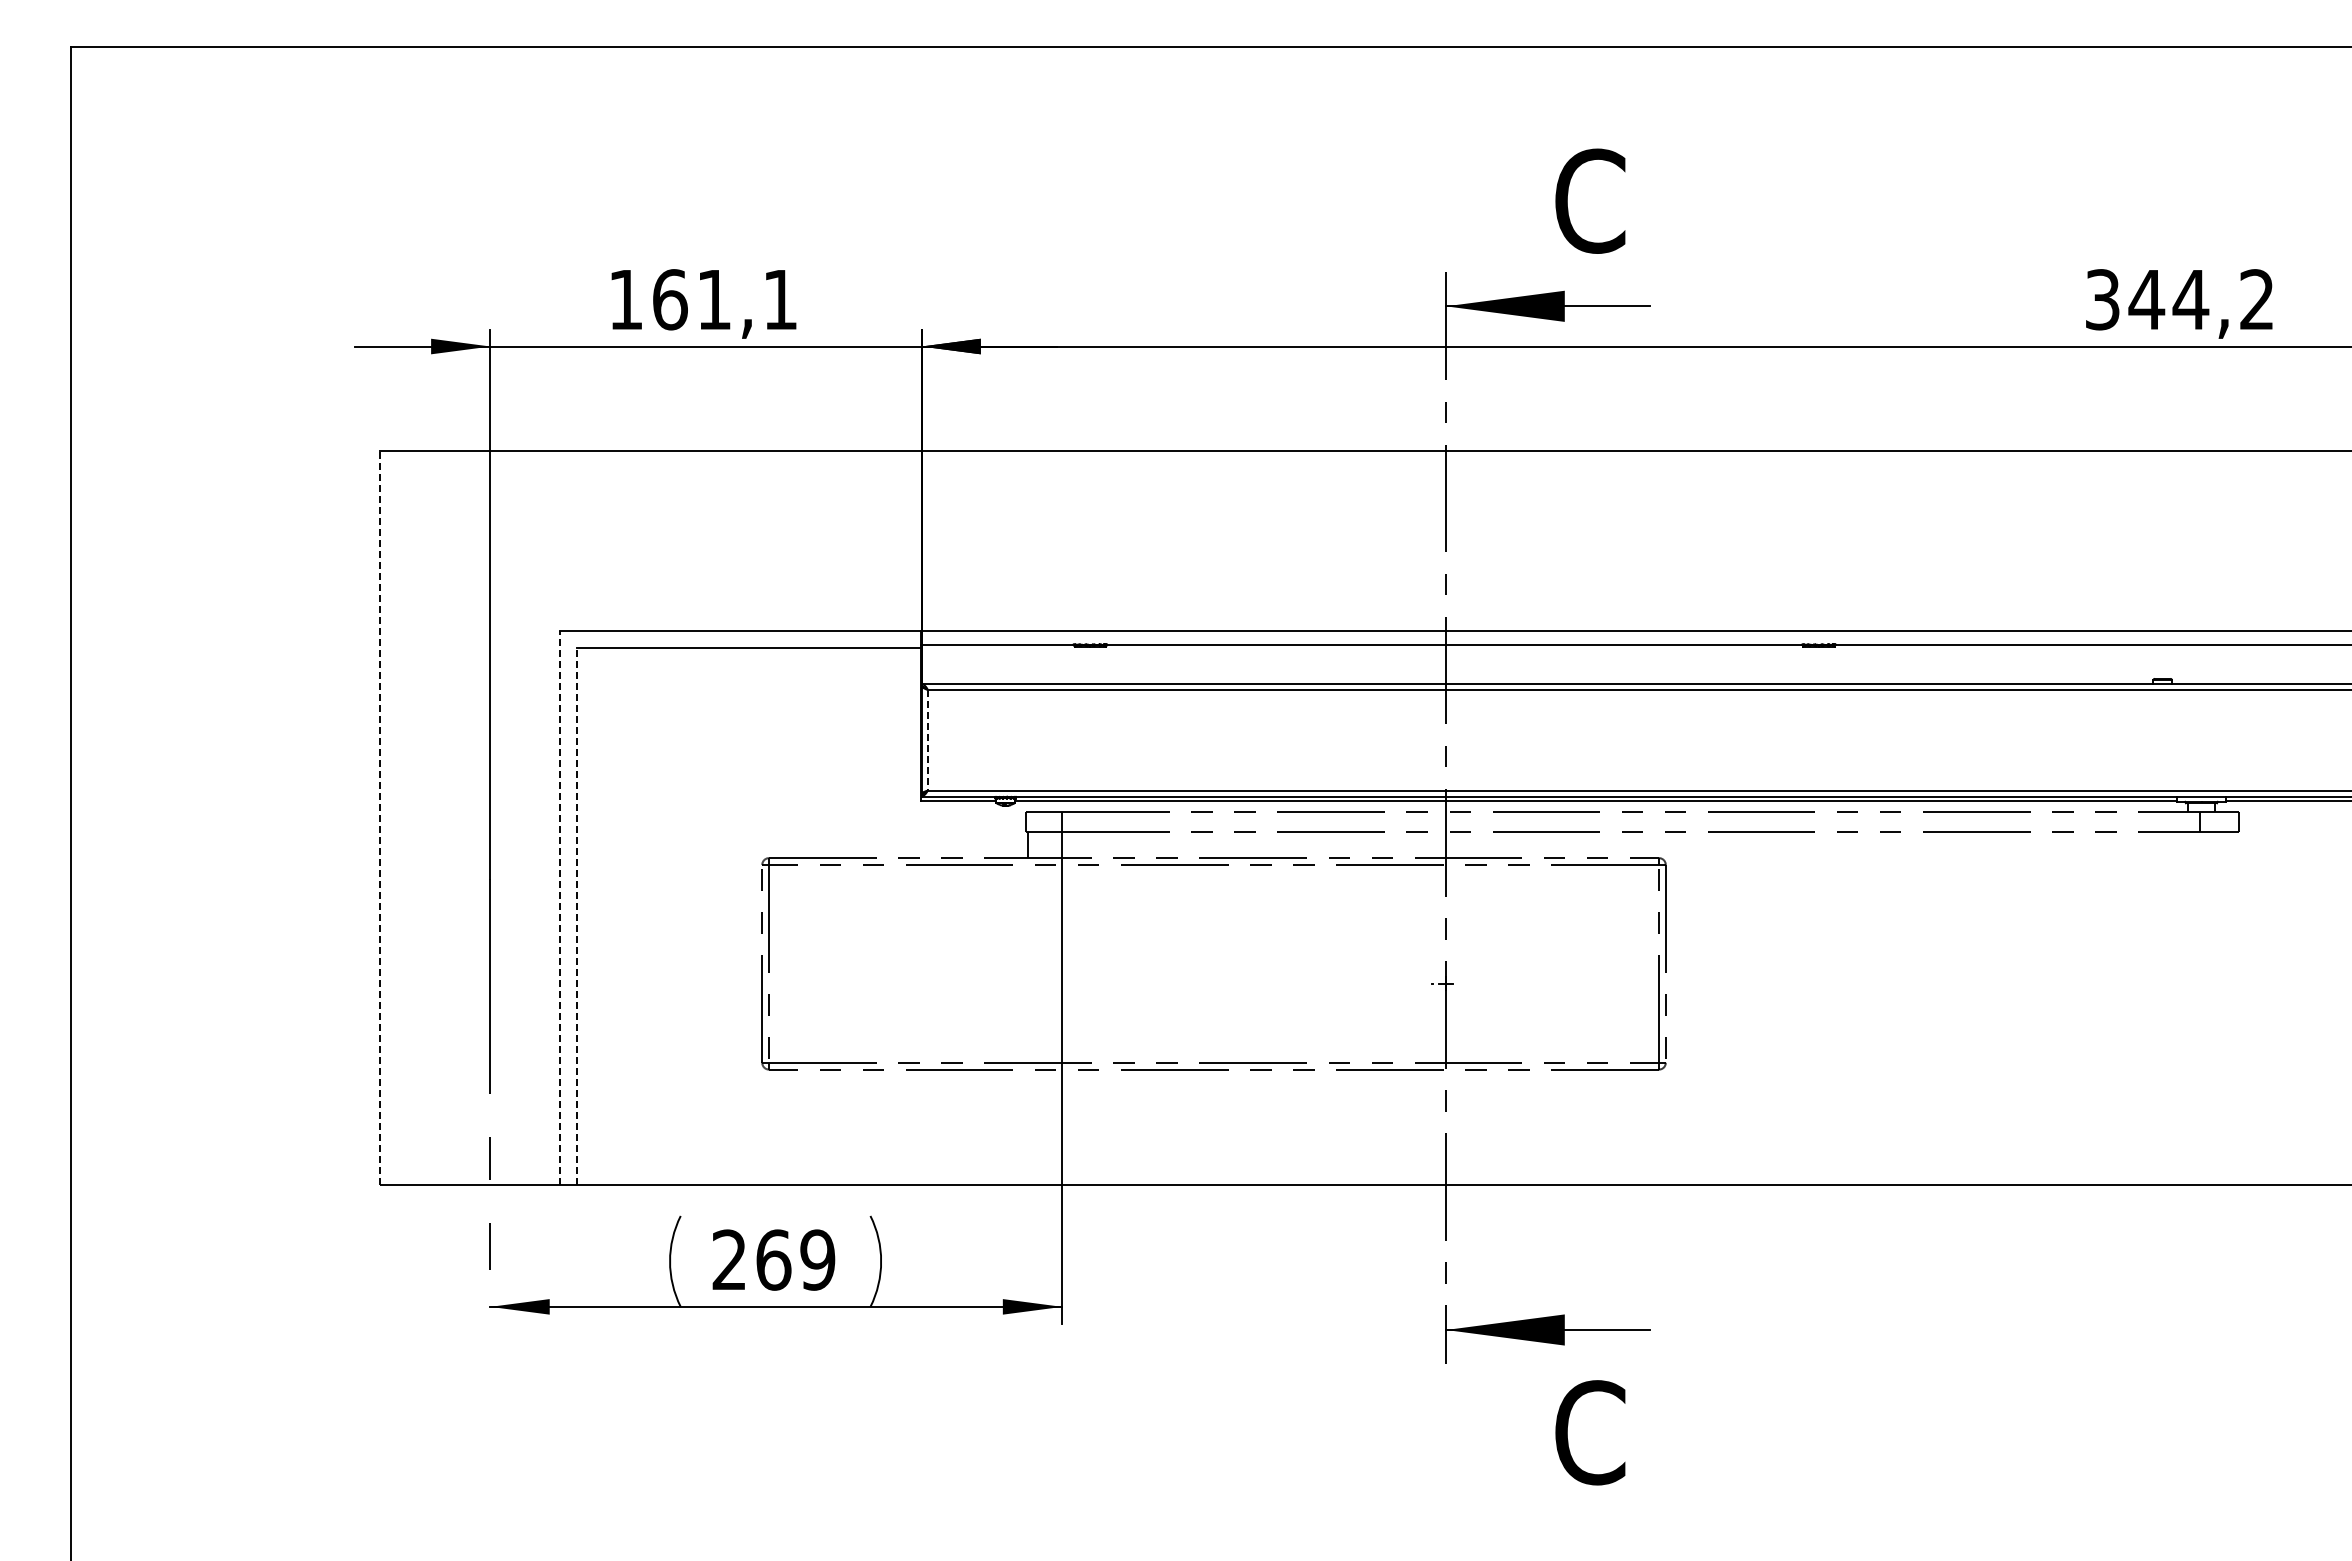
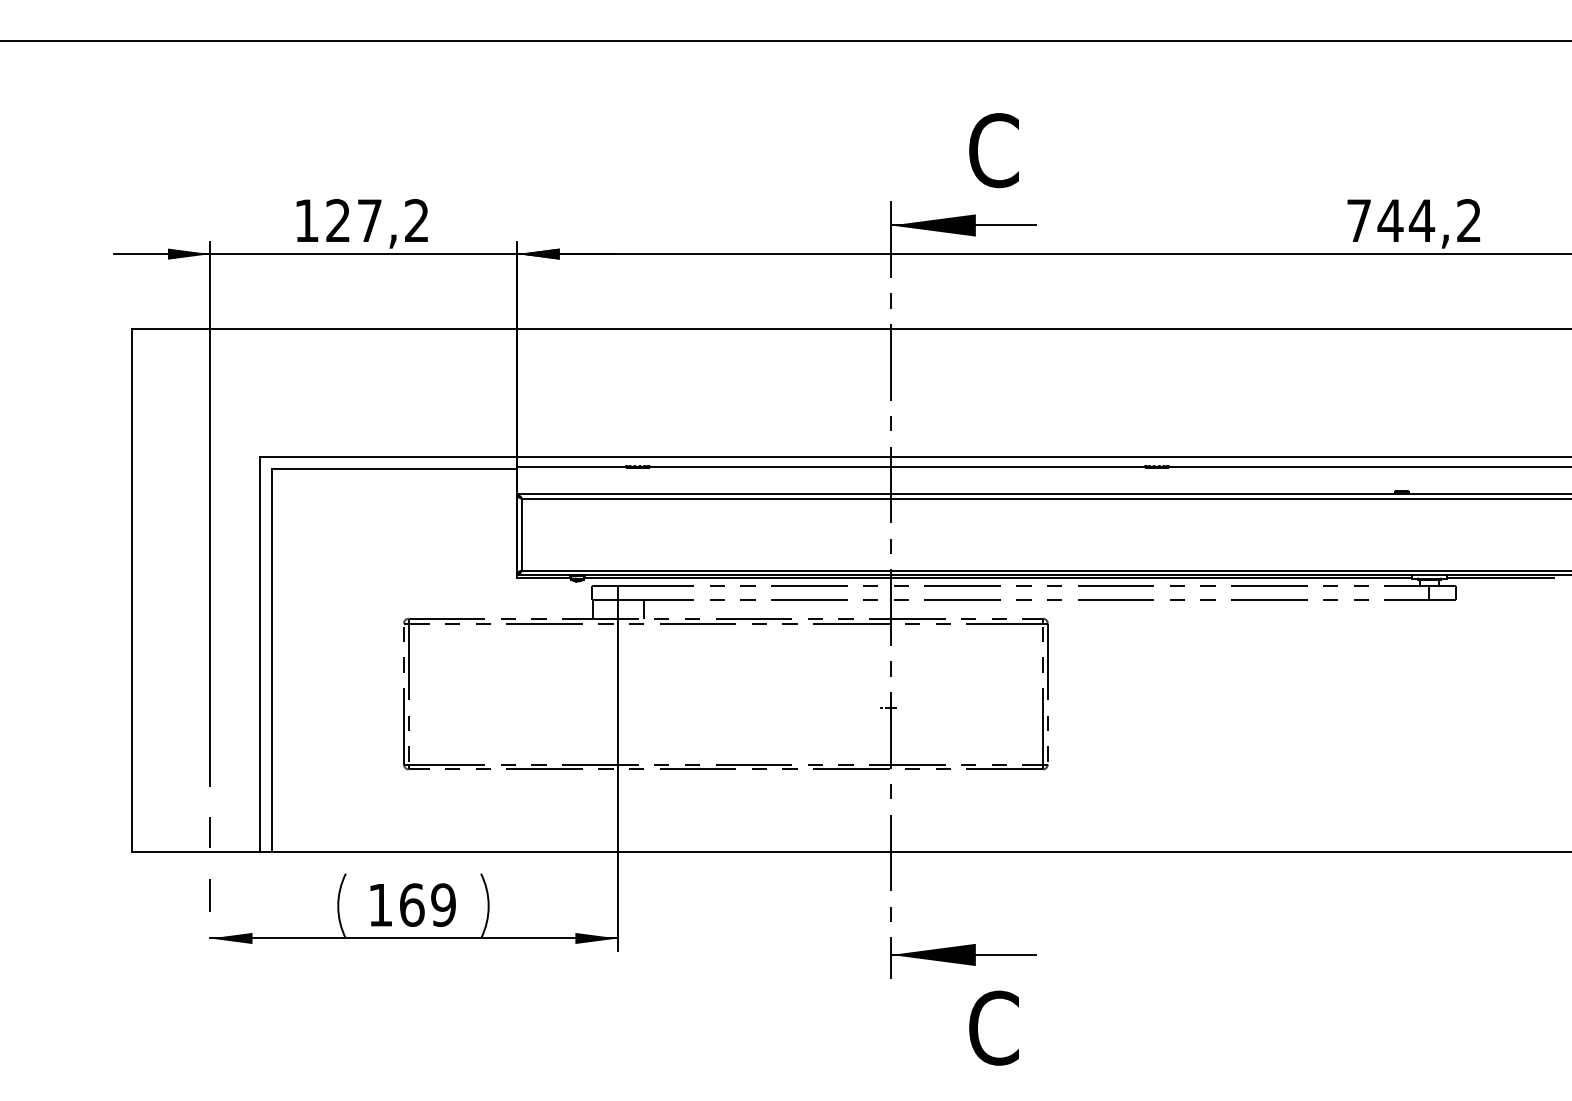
text: (724, 299) -> (377, 220), 161,1 -> 127,2
text: (2102, 299) -> (1359, 220), 344,2 -> 744,2
line: (927, 740) -> (521, 534), dashed -> solid
line: (380, 818) -> (131, 590), dashed -> solid
line: (1098, 845) -> (643, 609), added
line: (559, 907) -> (259, 653), dashed -> solid
line: (576, 915) -> (271, 659), dashed -> solid
text: (728, 1259) -> (379, 904), 269 -> 169

